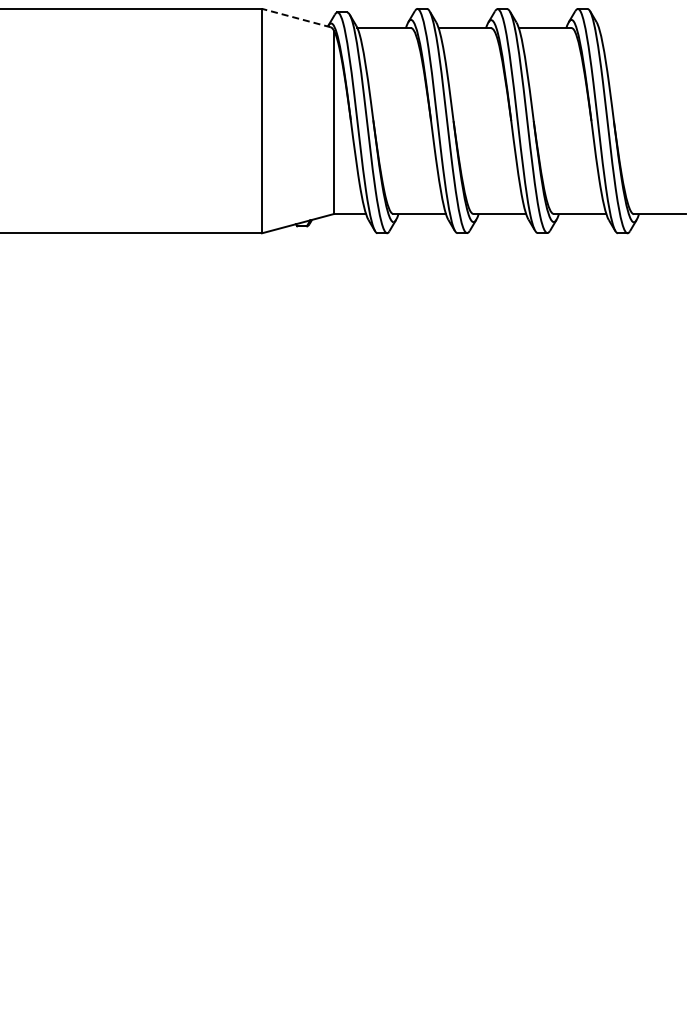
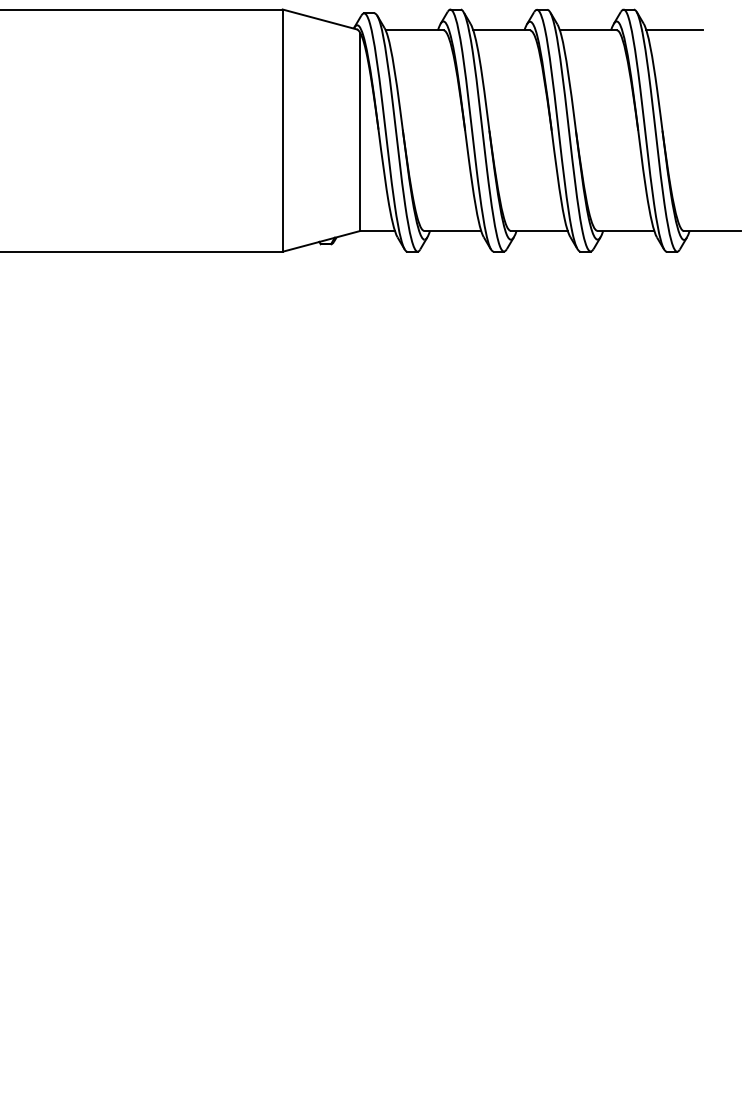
line: (296, 18) -> (319, 19), dashed -> solid
line: (625, 28) -> (674, 30), added

